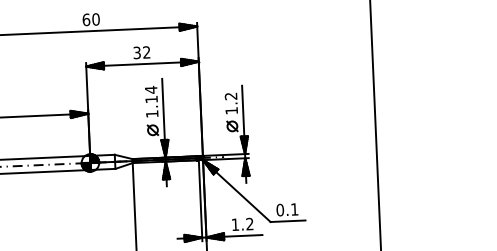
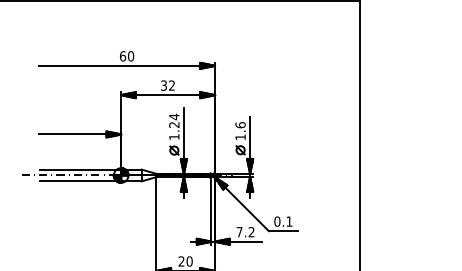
text: (230, 96) -> (240, 125), 1.2 -> 1.6
text: (151, 98) -> (174, 124), 1.14 -> 1.24
text: (235, 225) -> (239, 232), 1.2 -> 7.2

